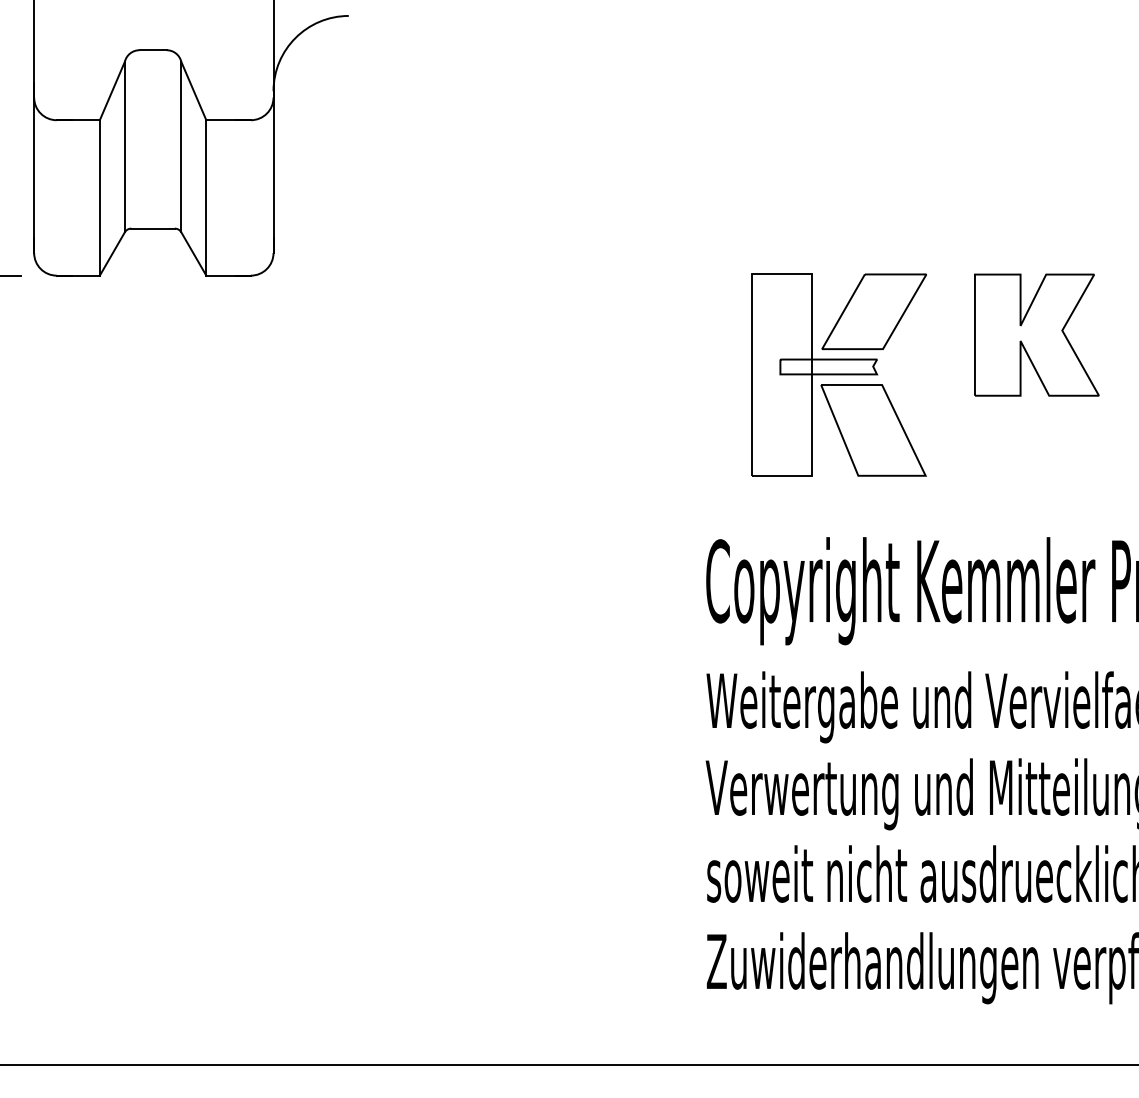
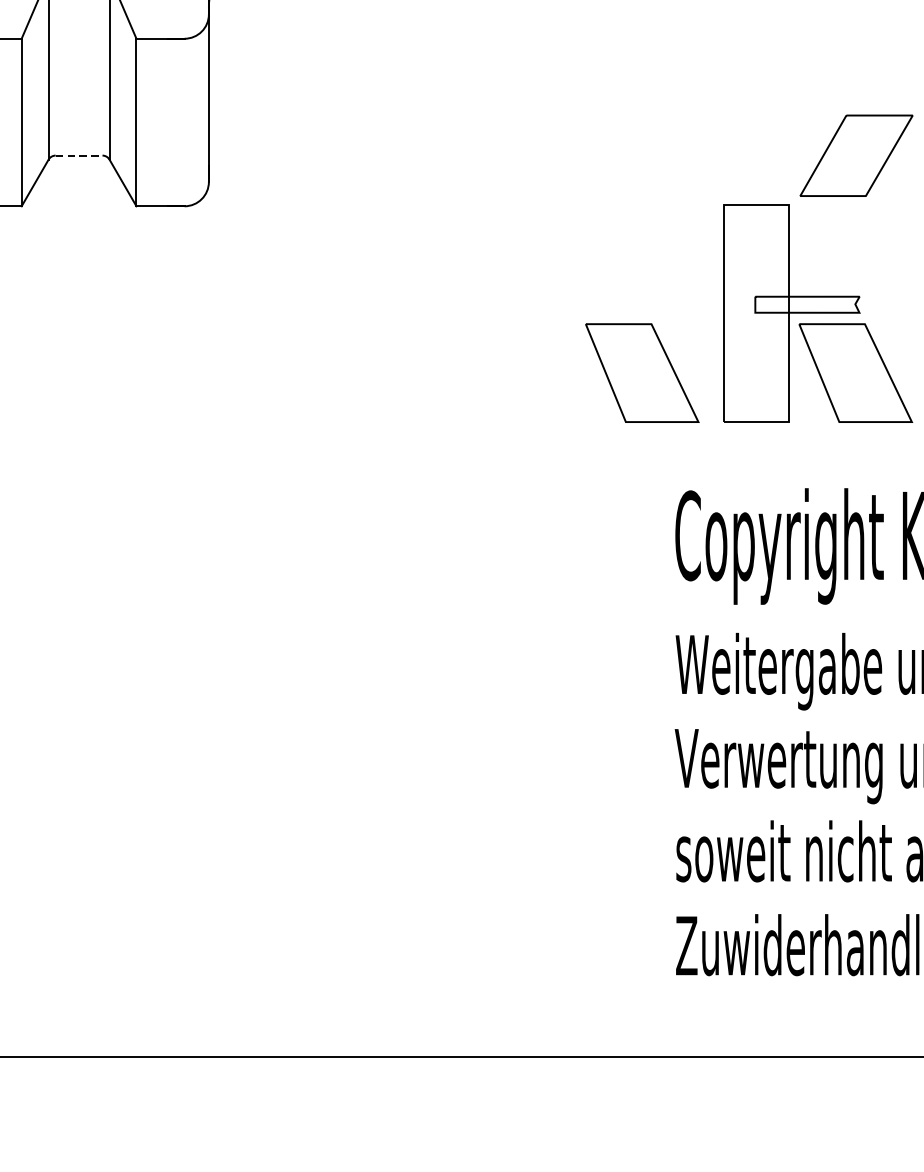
line: (153, 228) -> (79, 155), solid -> dashed
part: (873, 311) -> (855, 155), moved
part: (675, 430) -> (642, 373), added

